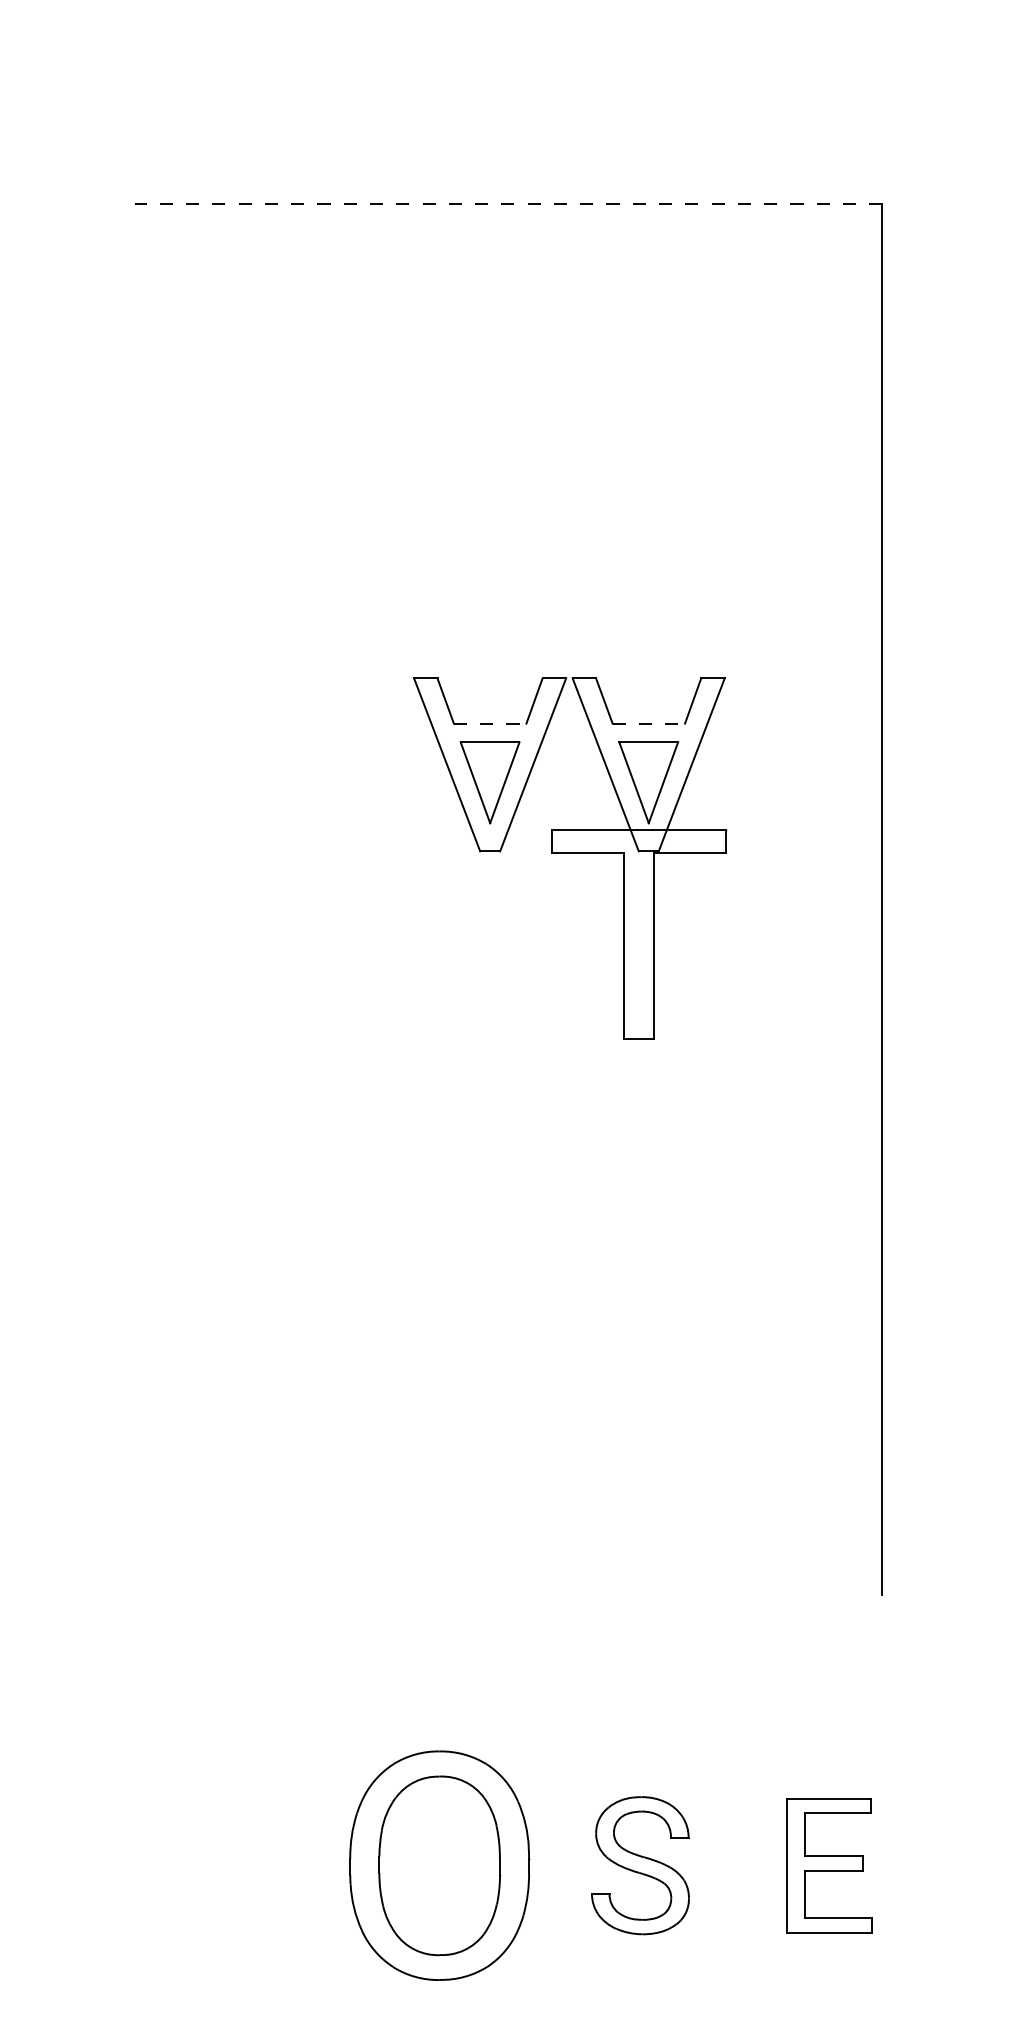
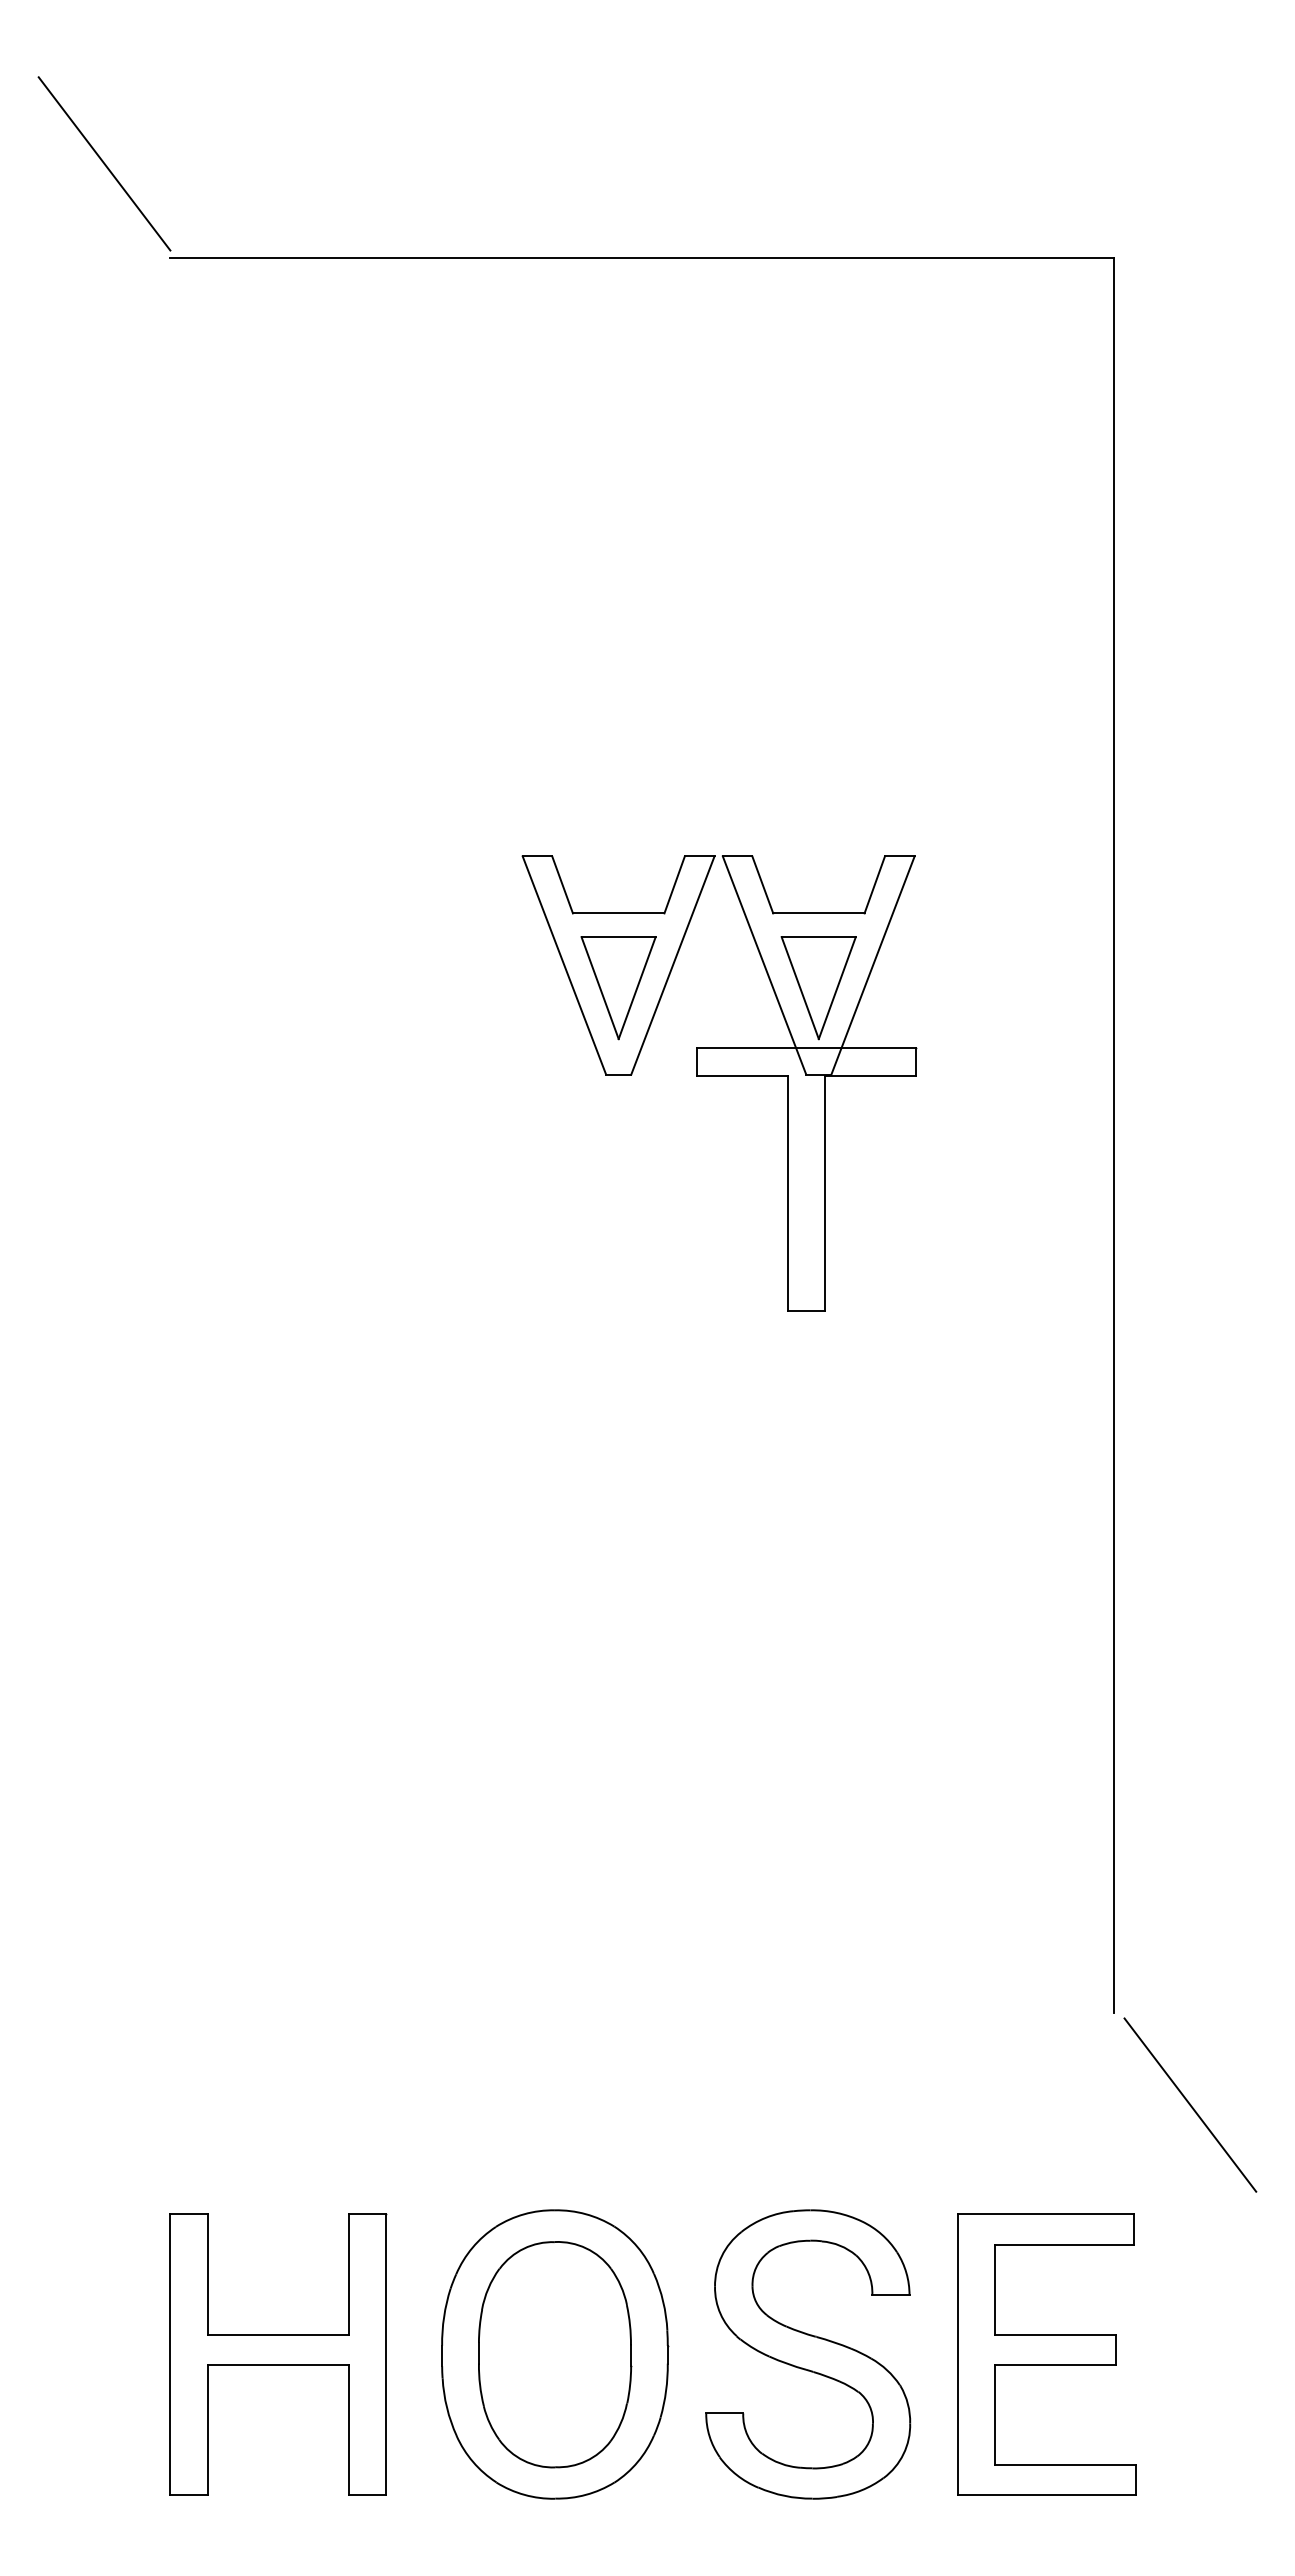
line: (82, 129) -> (104, 163), added
line: (509, 204) -> (642, 258), dashed -> solid
line: (490, 723) -> (618, 913), dashed -> solid
line: (648, 723) -> (818, 913), dashed -> solid
line: (943, 1667) -> (1190, 2104), added
part: (220, 1865) -> (278, 2354), added
part: (640, 1865) -> (808, 2354), size x1.67
part: (829, 1865) -> (1046, 2354), size x1.67

